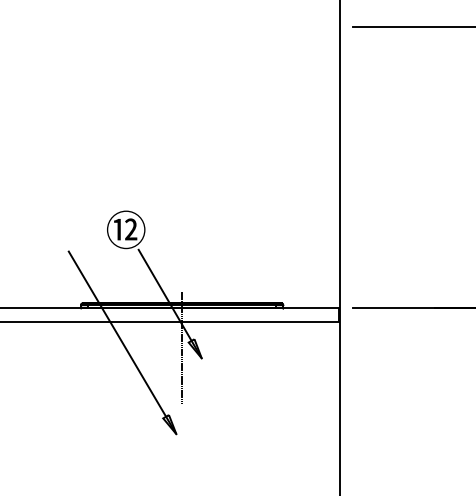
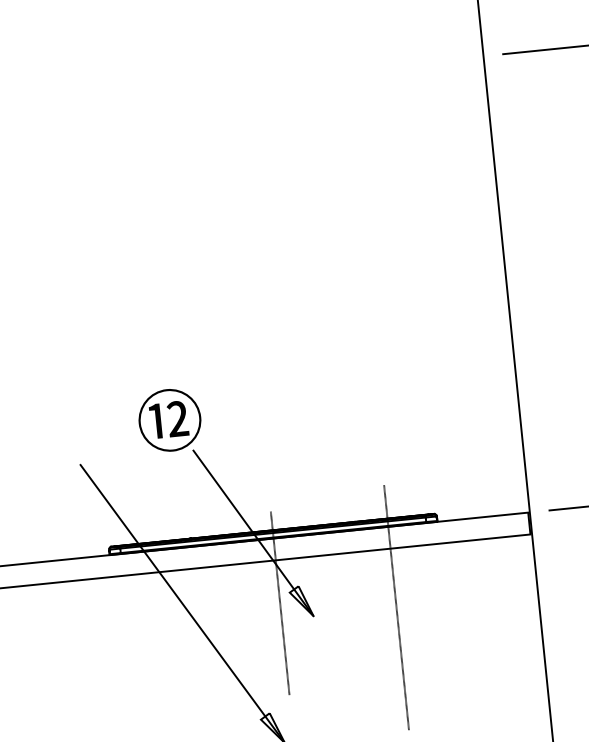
line: (253, 358) -> (397, 607), added

